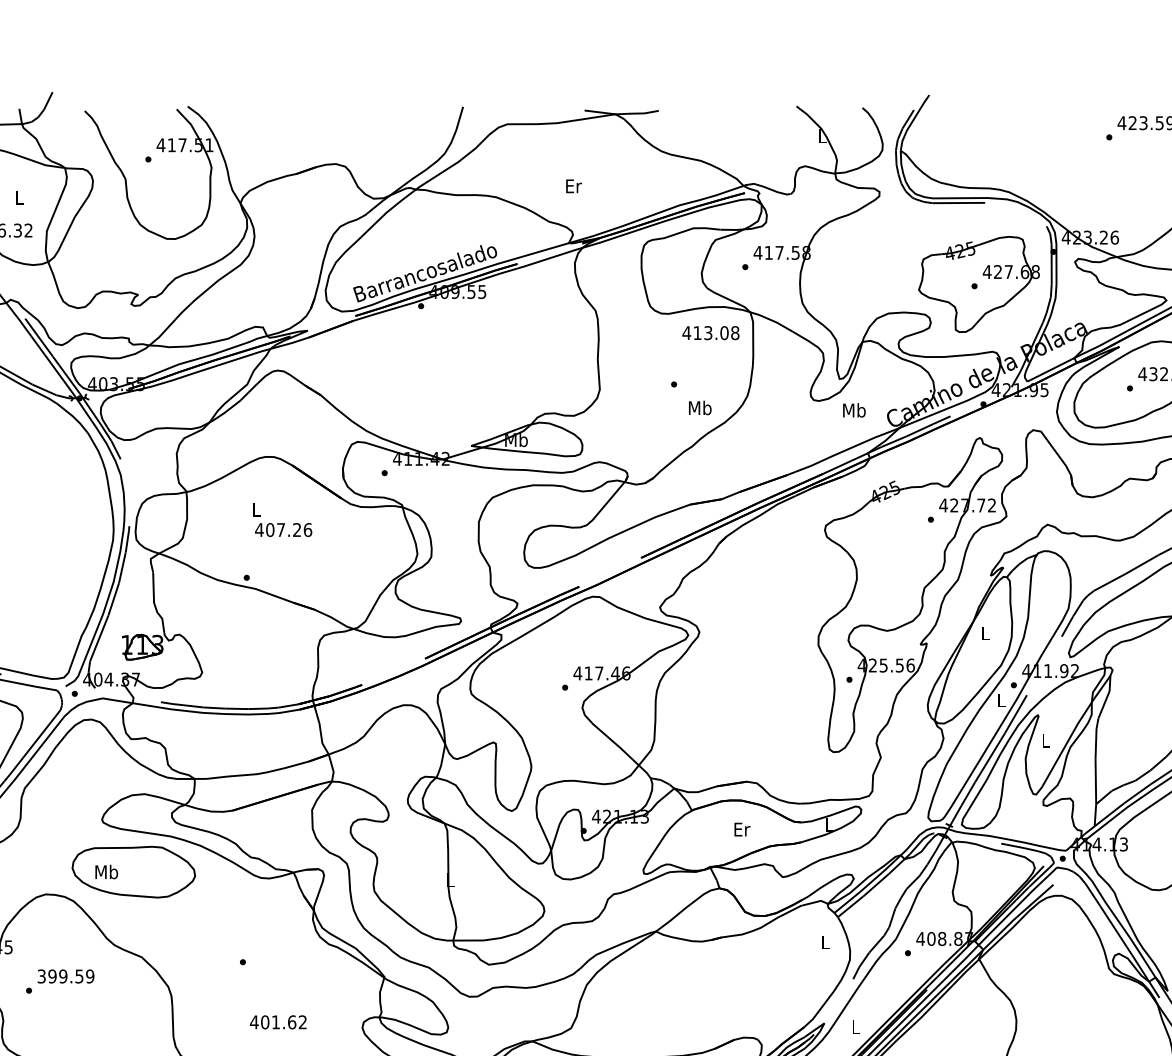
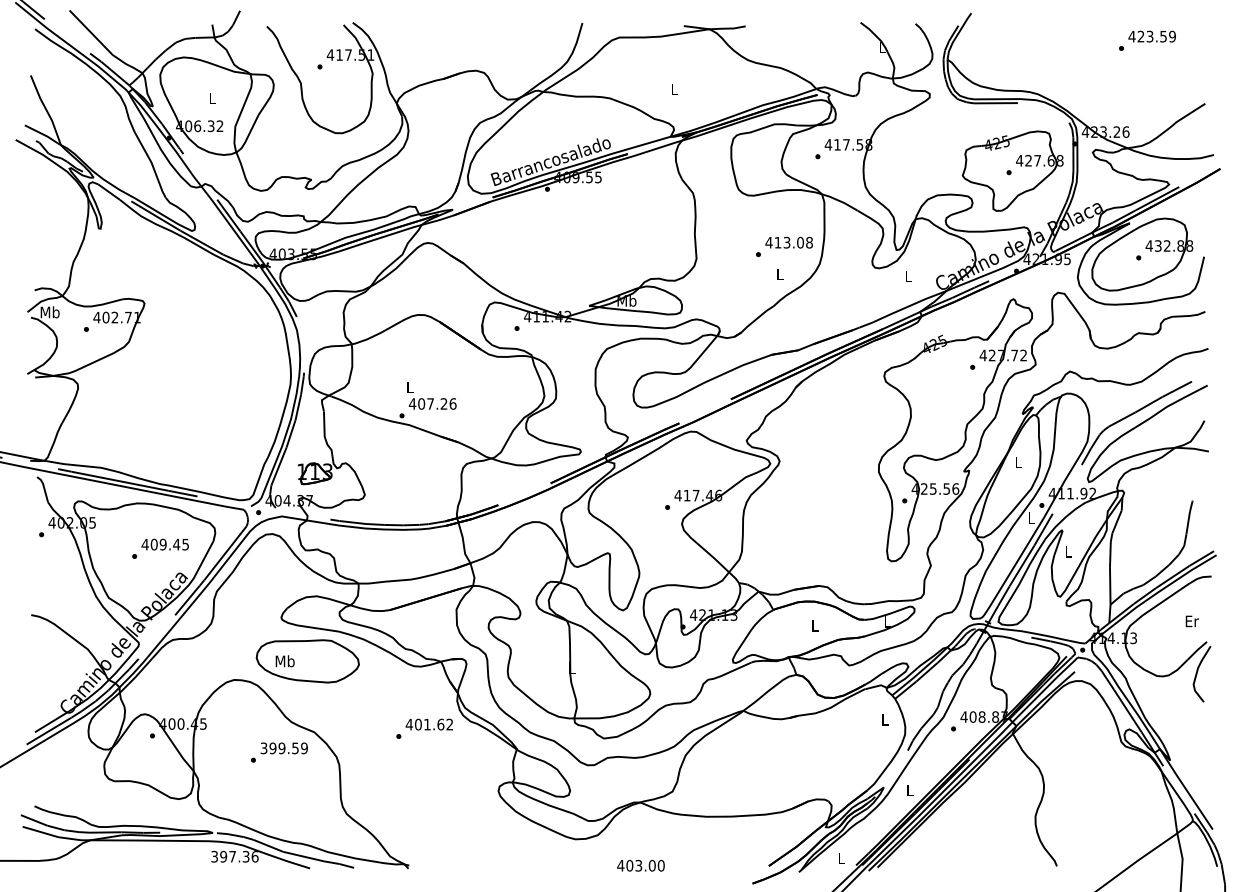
text: (573, 185) -> (674, 88), Er -> L
text: (710, 332) -> (788, 242), moved
text: (699, 408) -> (779, 274), Mb -> L
text: (853, 410) -> (908, 276), Mb -> L
text: (282, 519) -> (431, 395), moved
text: (742, 829) -> (815, 625), Er -> L
text: (60, 981) -> (279, 752), moved
text: (277, 1022) -> (428, 724), moved

